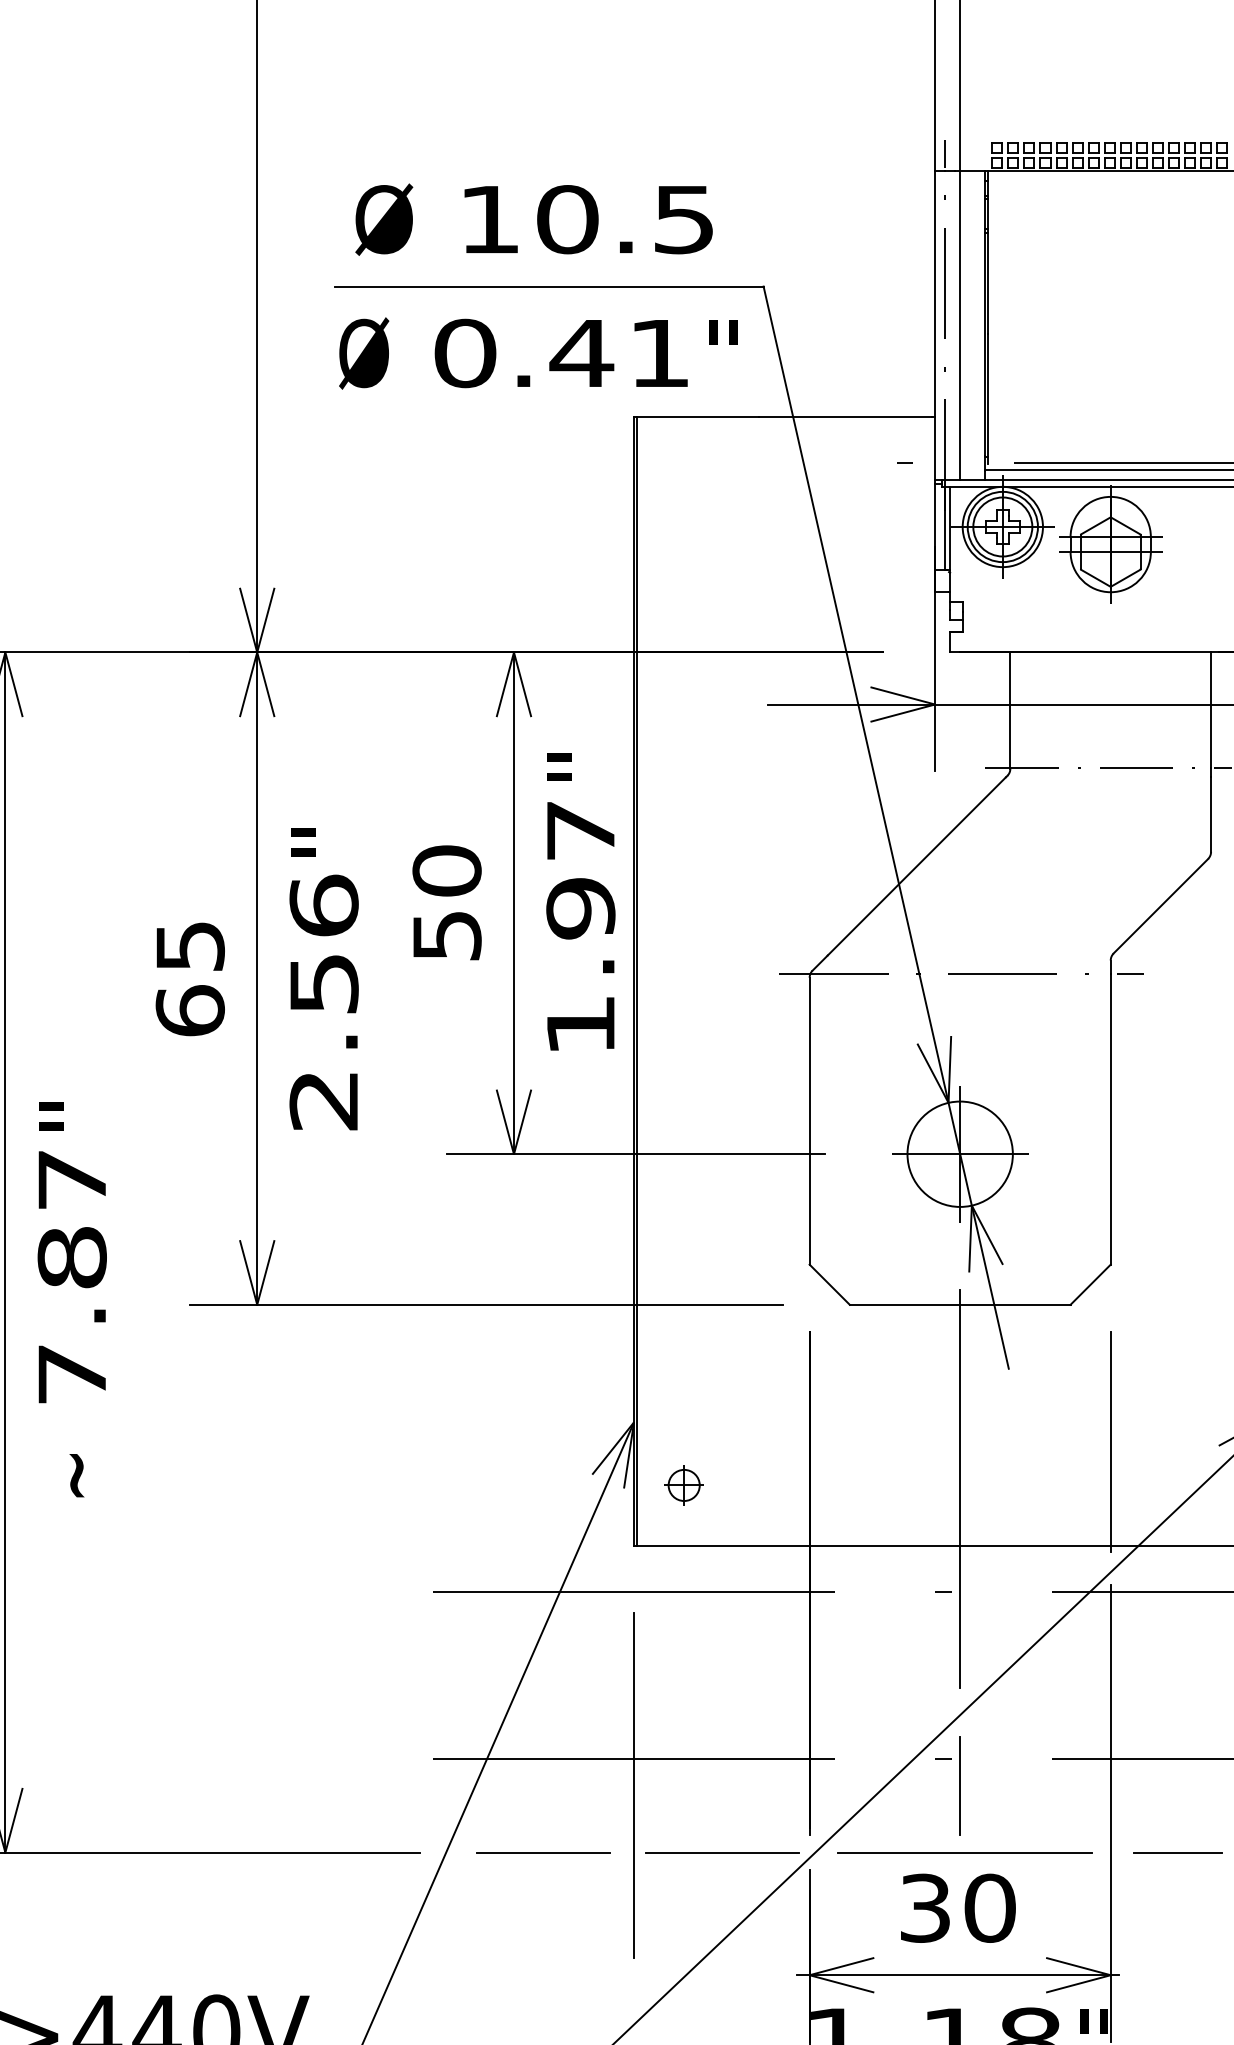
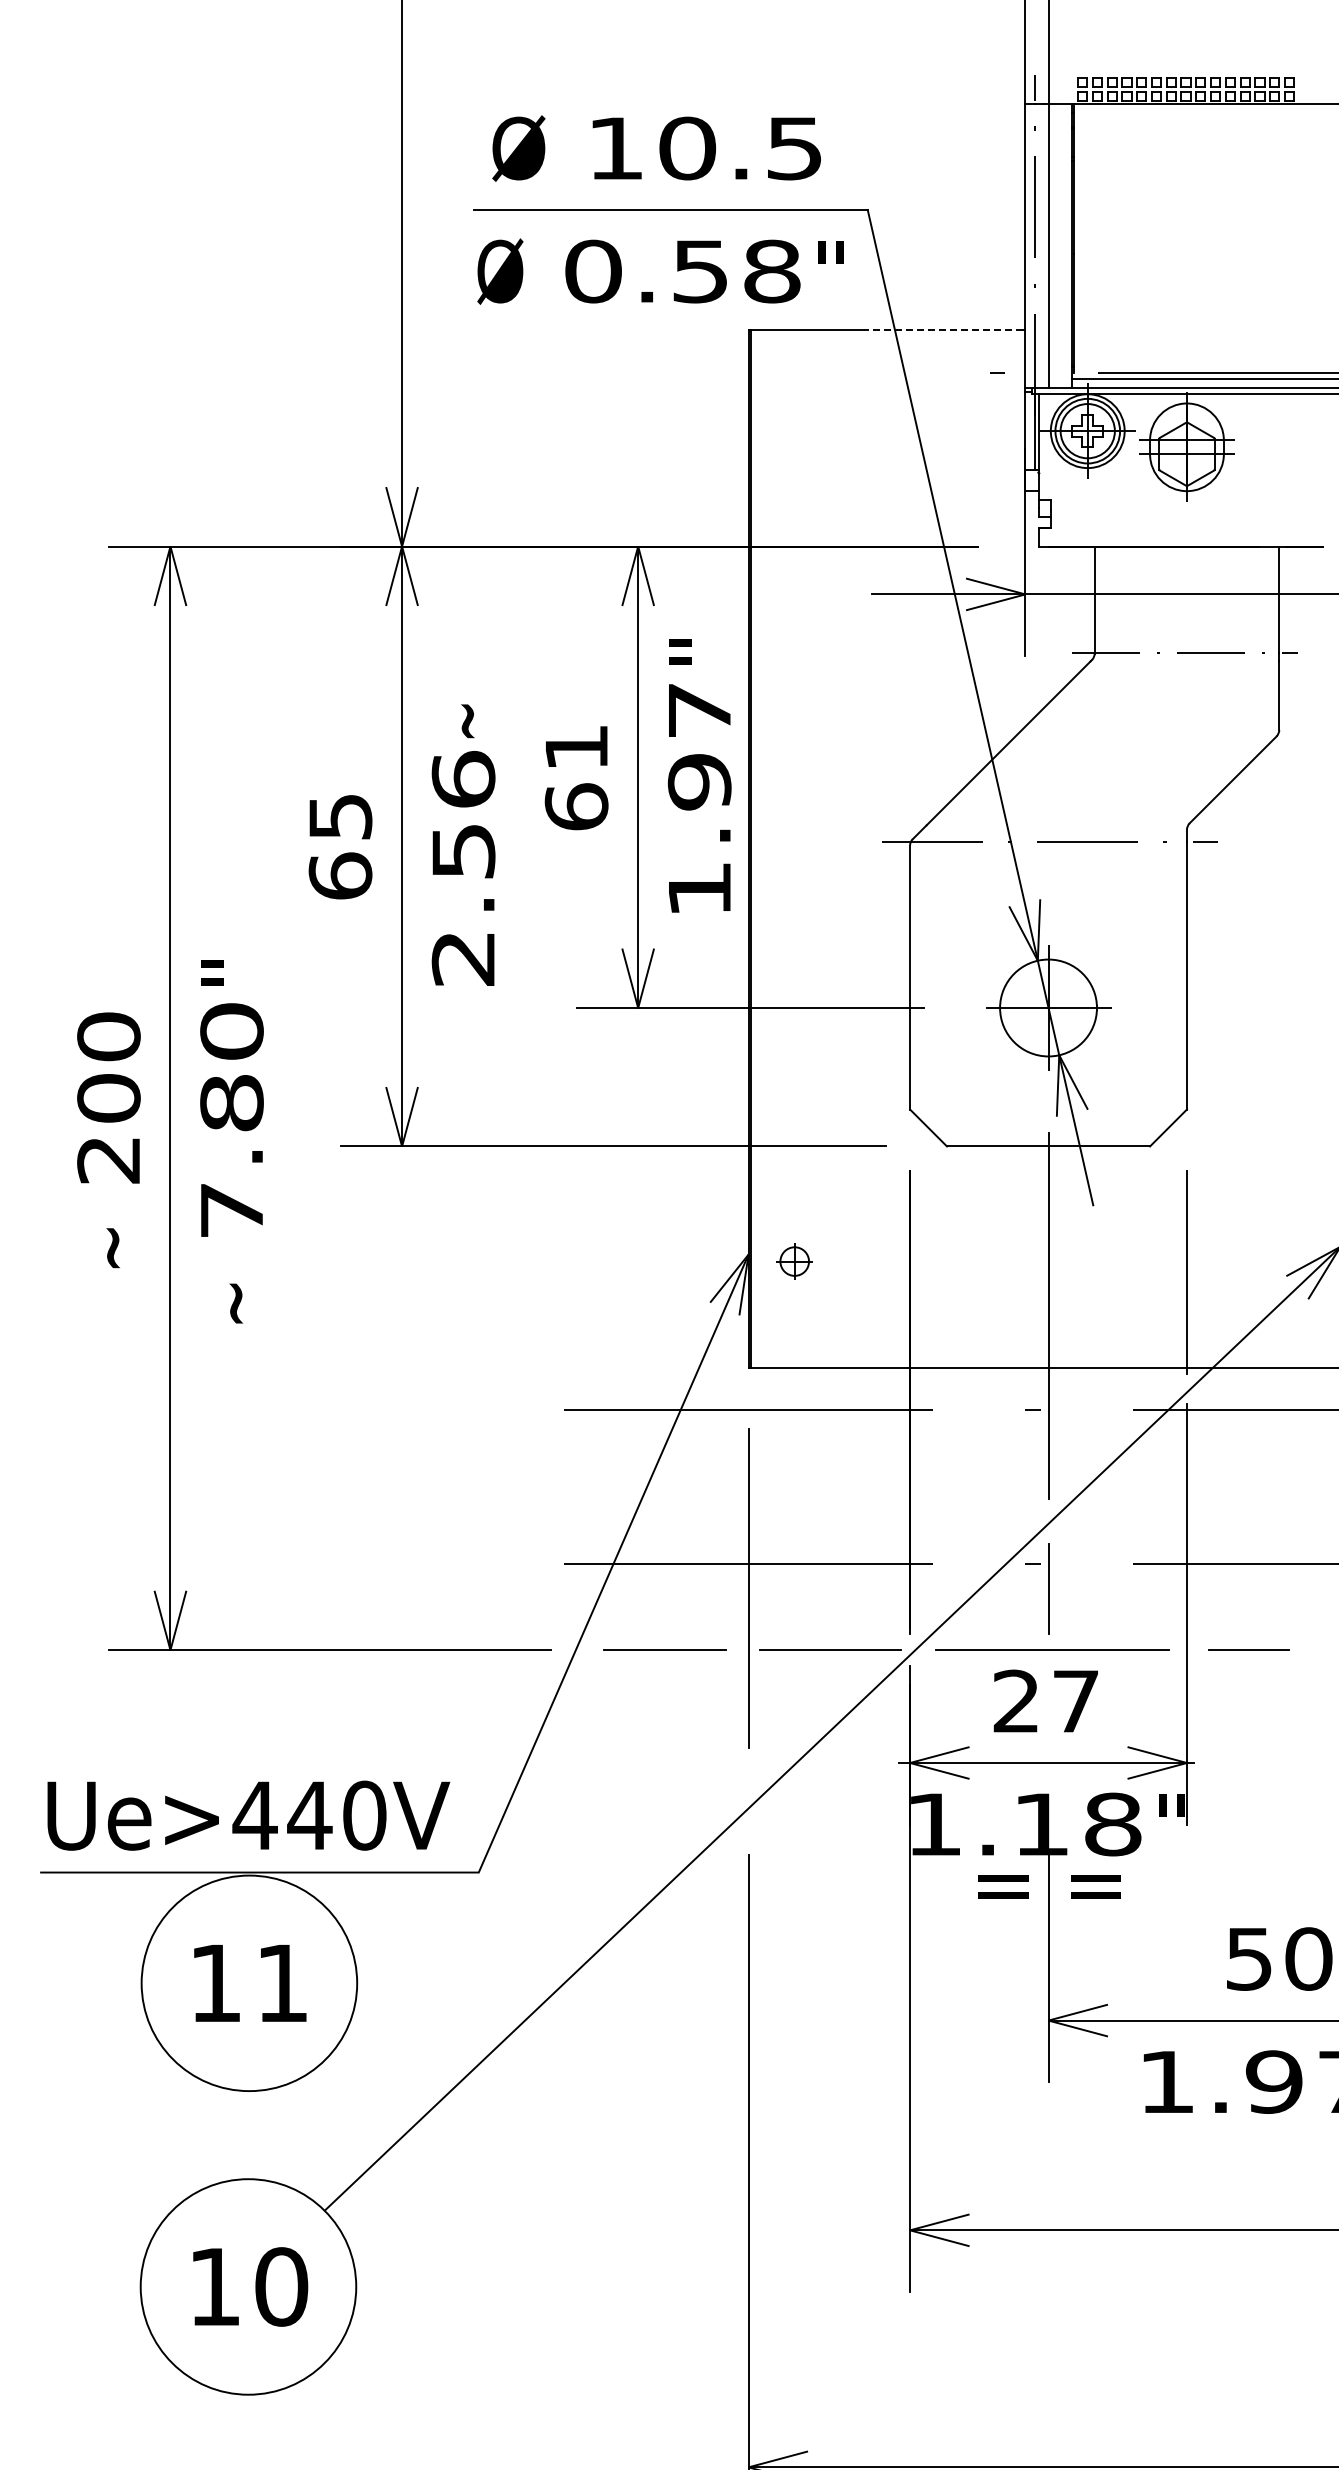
text: (619, 353) -> (735, 271), 0.41 -> 0.58
line: (844, 416) -> (942, 329), solid -> dashed
text: (313, 842) -> (453, 721), " -> ~
text: (446, 903) -> (576, 777), 50 -> 61
text: (71, 1179) -> (231, 1031), 7.87 -> 7.80
part: (683, 1485) -> (794, 1261), moved
text: (957, 1908) -> (1046, 1701), 30 -> 27

